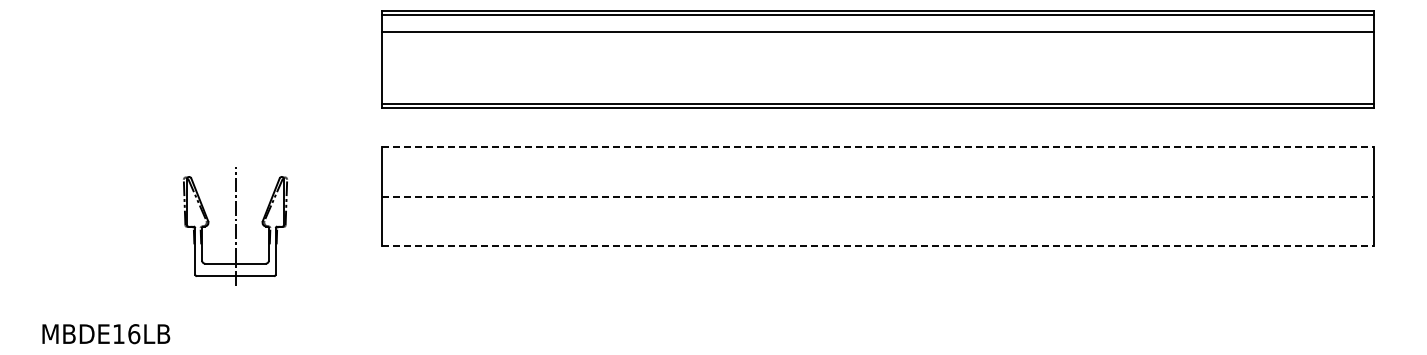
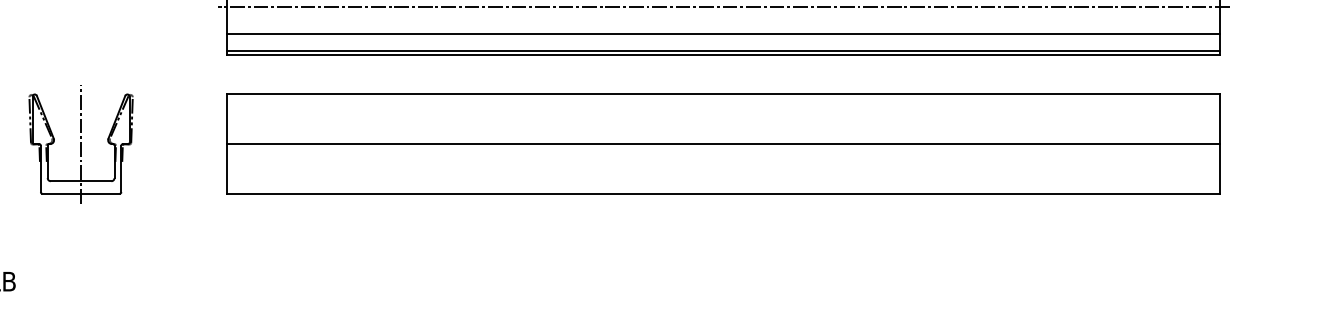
line: (878, 59) -> (724, 7), added
line: (877, 86) -> (723, 34), added
line: (878, 146) -> (724, 94), dashed -> solid
line: (878, 196) -> (724, 144), dashed -> solid
part: (235, 226) -> (81, 144), moved
line: (878, 246) -> (724, 194), dashed -> solid

